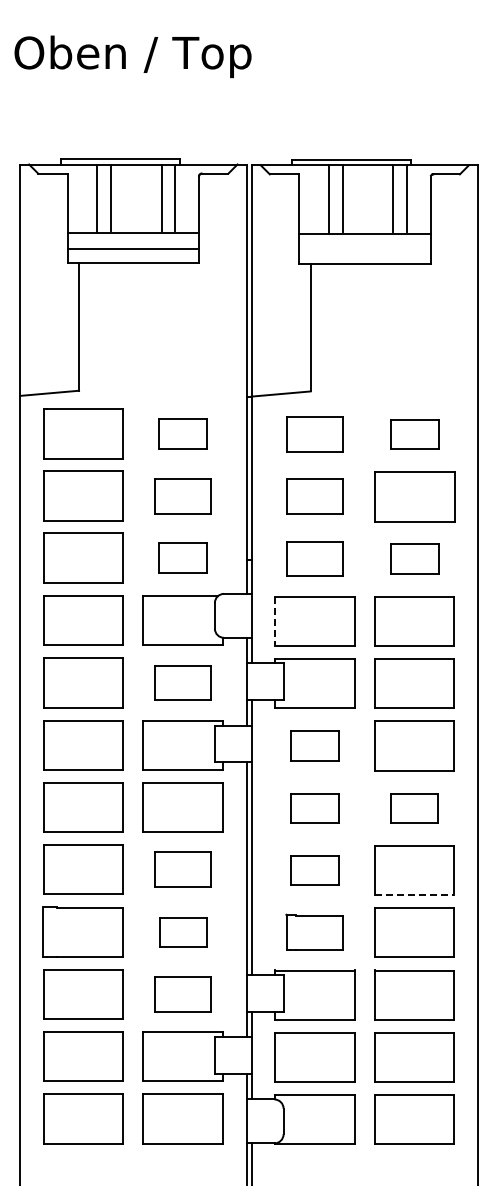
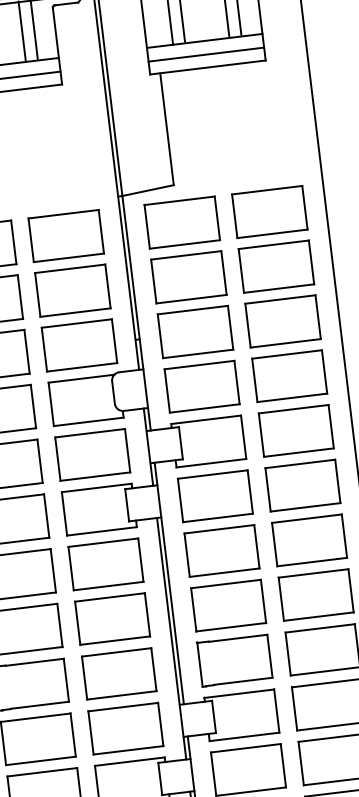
line: (364, 249) -> (206, 54), added
part: (182, 433) -> (65, 235), size x1.67
part: (314, 434) -> (181, 222), size x1.43
part: (414, 434) -> (269, 211), size x1.67
part: (182, 495) -> (72, 290), size x1.43
part: (314, 496) -> (188, 277), size x1.43
part: (182, 557) -> (78, 344), size x1.67
part: (314, 558) -> (194, 331), size x1.43
part: (414, 558) -> (282, 320), size x1.67
line: (275, 621) -> (167, 391), dashed -> solid
part: (182, 682) -> (92, 454), size x1.43
part: (314, 745) -> (214, 495), size x1.67
part: (314, 808) -> (221, 551), size x1.67
part: (414, 808) -> (309, 540), size x1.67
part: (182, 869) -> (112, 618), size x1.43
part: (314, 870) -> (228, 605), size x1.67
line: (414, 894) -> (318, 616), dashed -> solid
part: (183, 932) -> (119, 674), size x1.67
part: (314, 932) -> (234, 660), size x1.43
part: (182, 994) -> (125, 728), size x1.43

